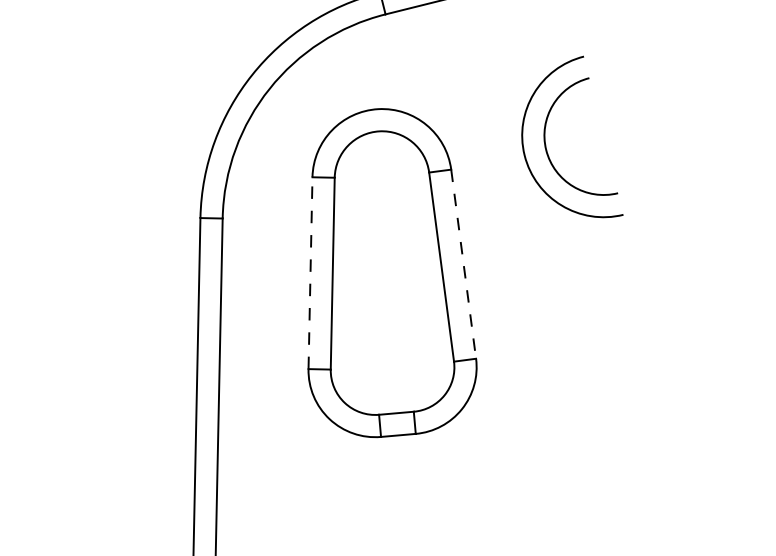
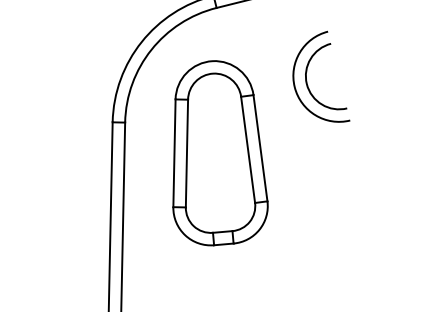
line: (463, 264) -> (260, 148), dashed -> solid
line: (310, 273) -> (174, 153), dashed -> solid

